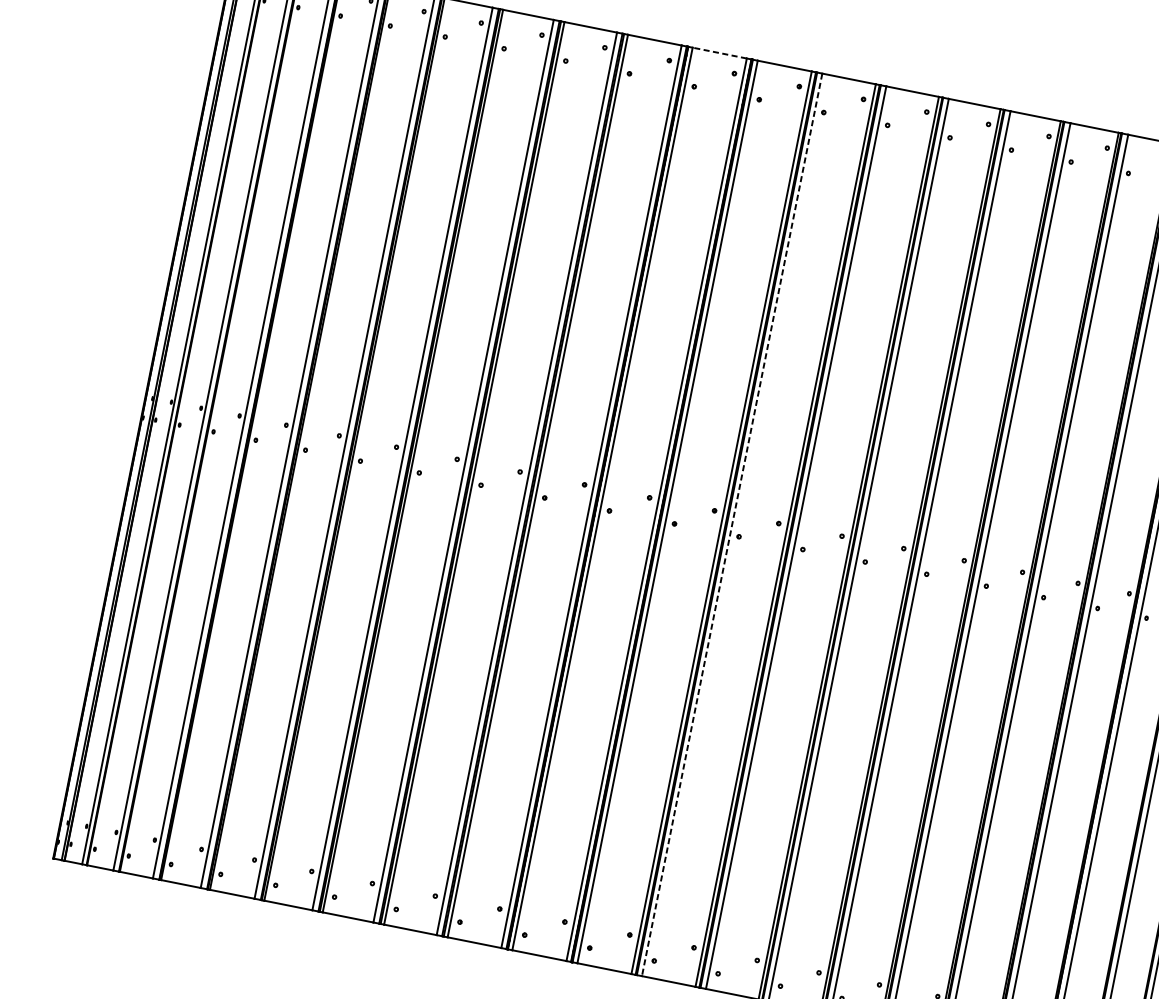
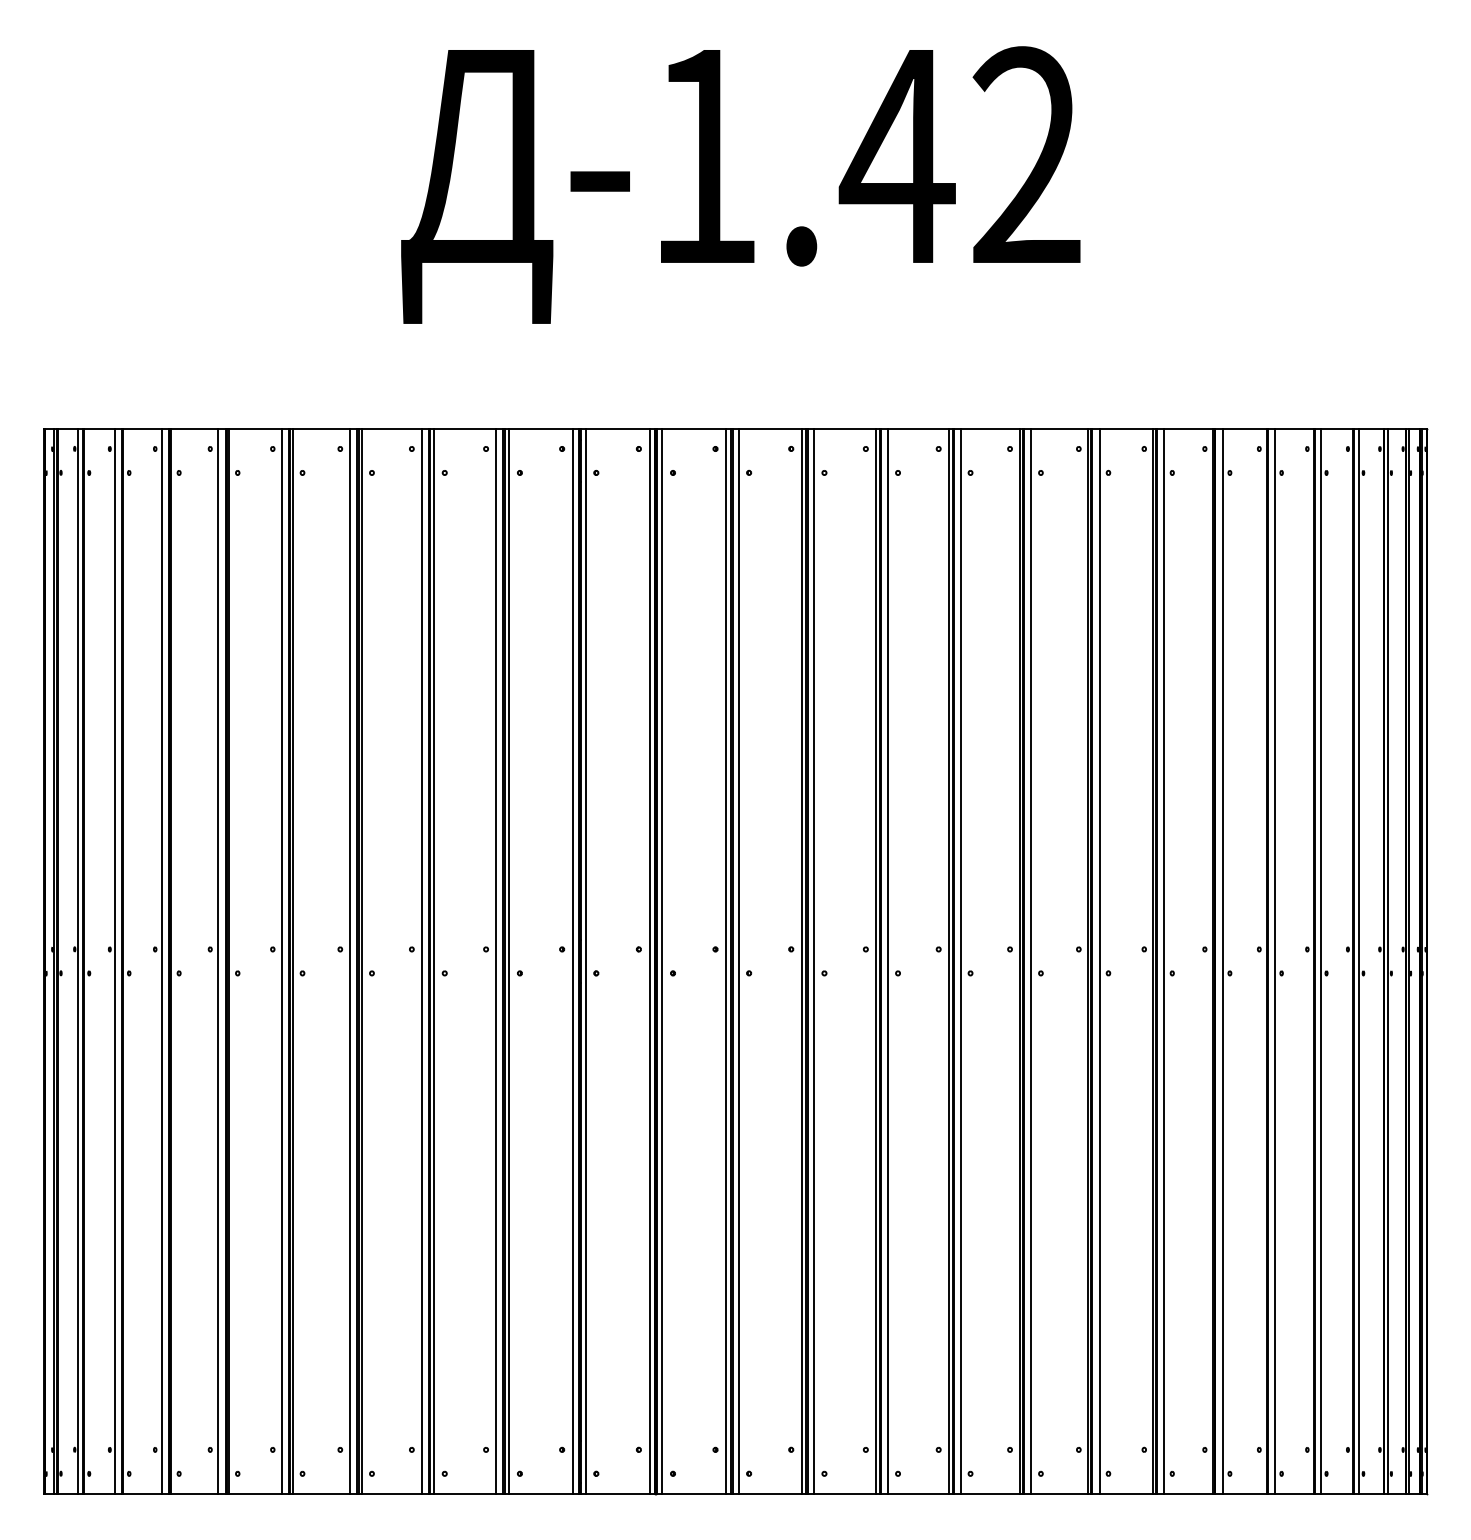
line: (719, 53) -> (617, 429), dashed -> solid
line: (732, 524) -> (738, 961), dashed -> solid

